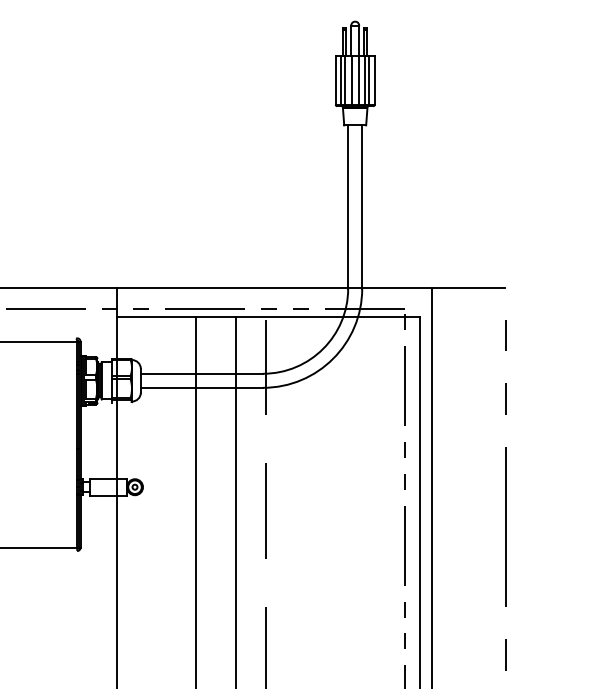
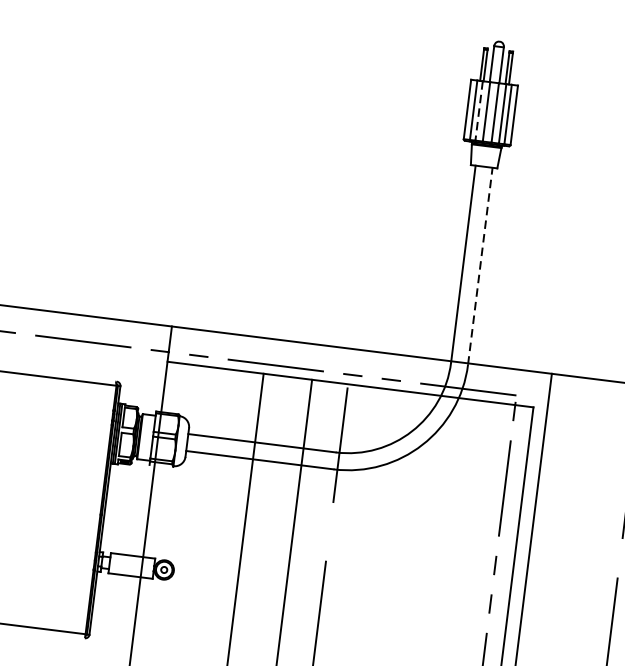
line: (345, 80) -> (479, 111), solid -> dashed
line: (362, 207) -> (480, 266), solid -> dashed

